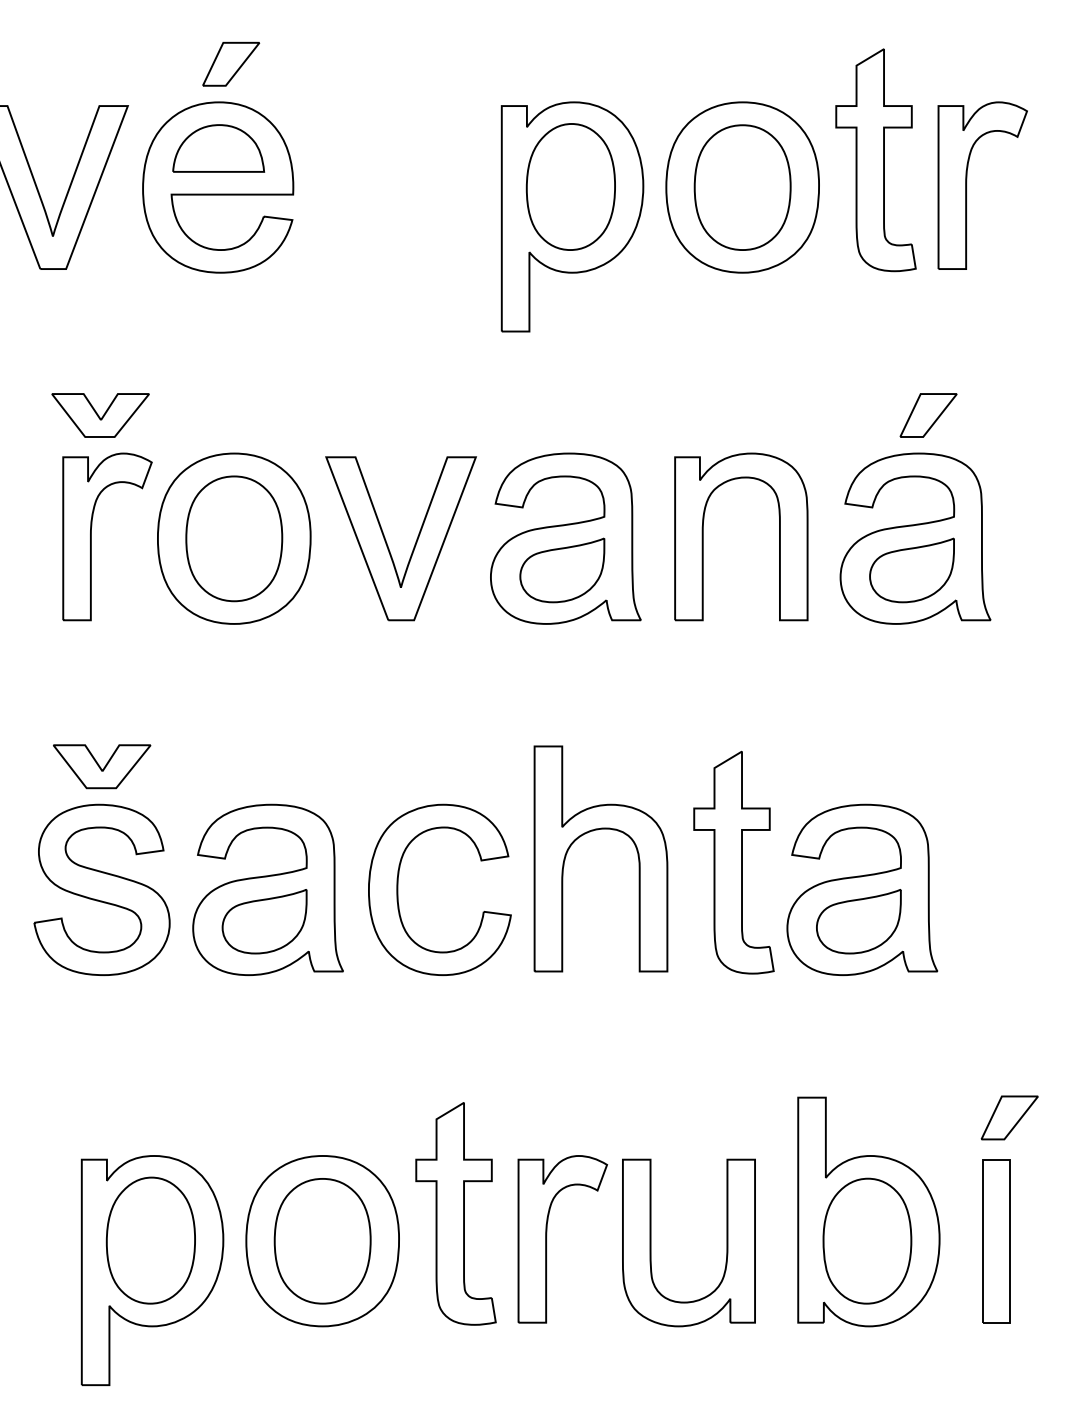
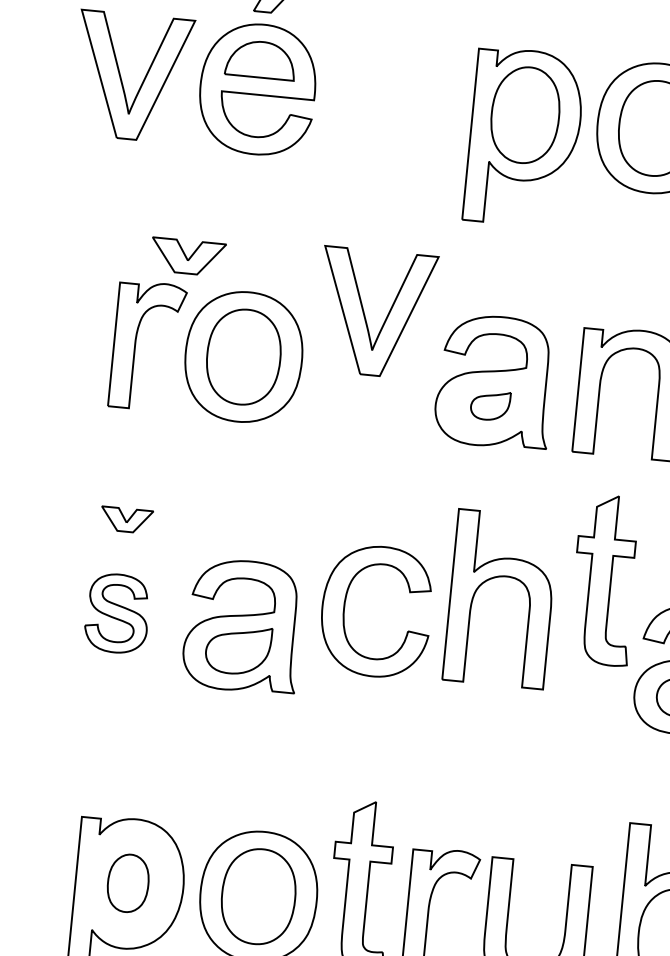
part: (100, 415) -> (187, 257), moved
part: (388, 545) -> (365, 317), moved
part: (562, 570) -> (490, 405), size x0.6
part: (102, 766) -> (126, 520), size x0.7
part: (590, 832) -> (495, 578), moved
part: (733, 862) -> (604, 579), moved
part: (101, 889) -> (116, 613), size x0.6
part: (398, 889) -> (345, 608), moved
part: (150, 1240) -> (128, 883), size x0.6

